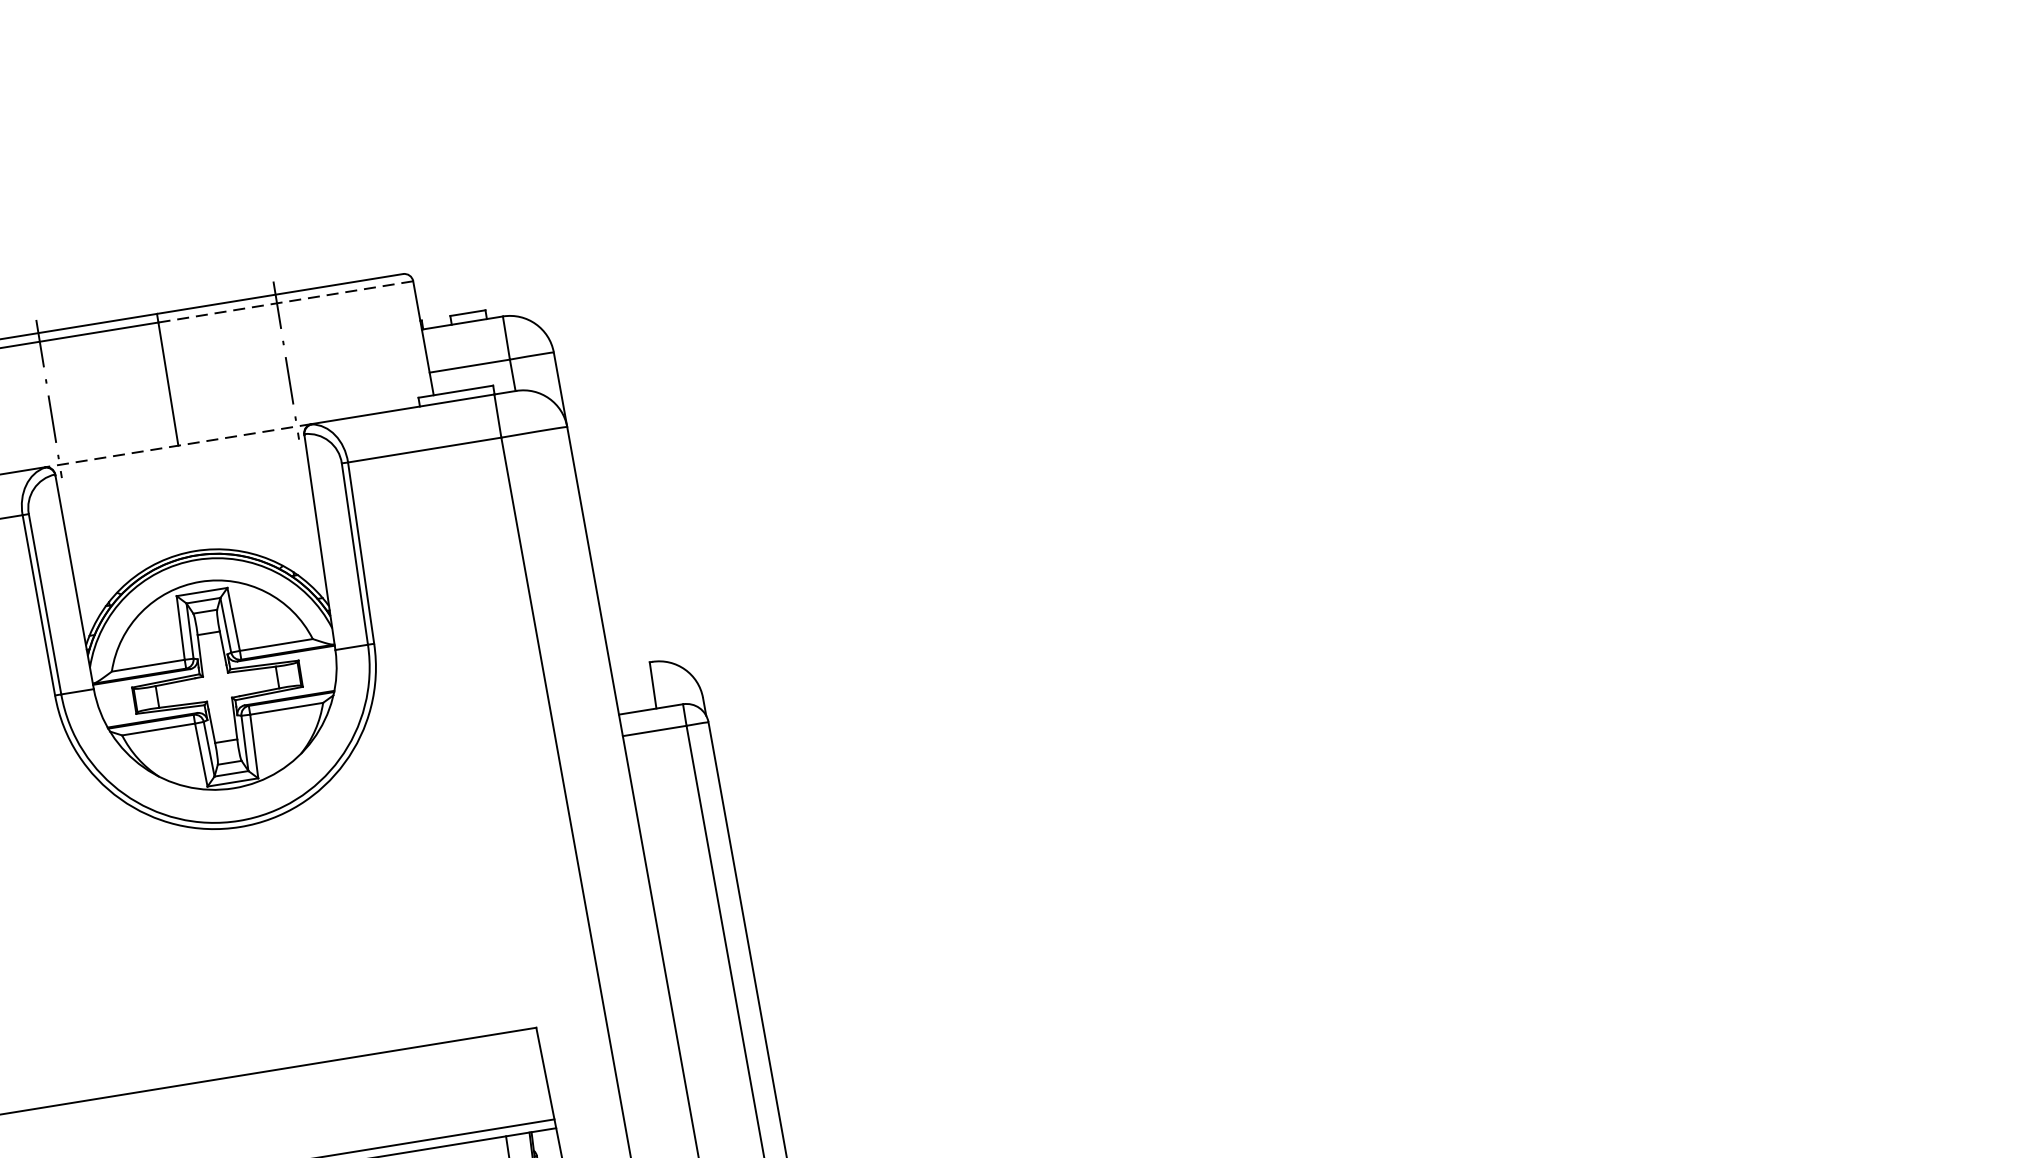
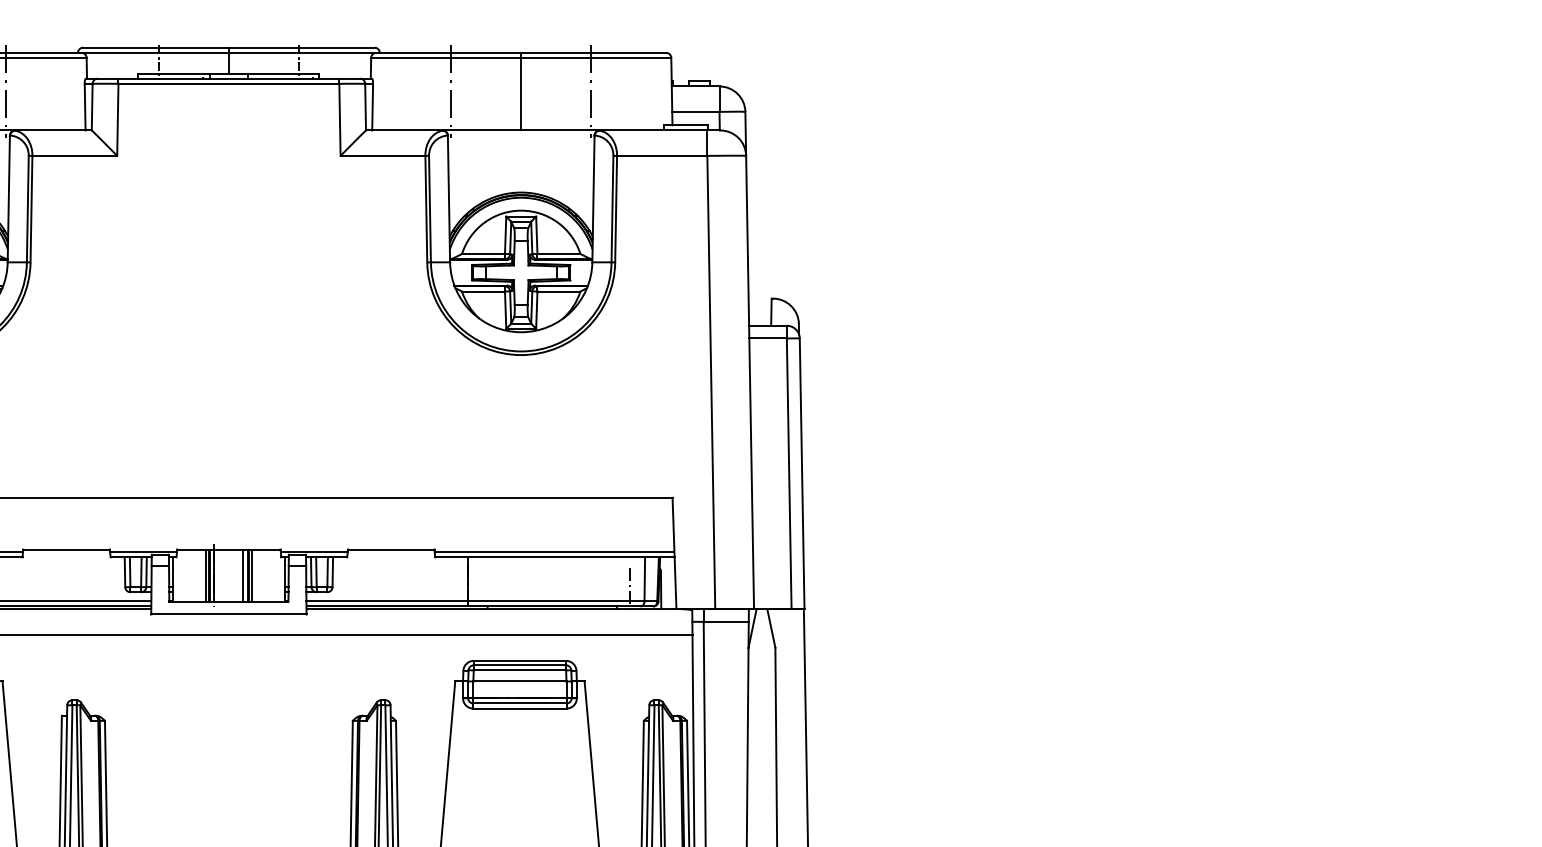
line: (284, 301) -> (595, 57), dashed -> solid
line: (178, 445) -> (521, 130), dashed -> solid

